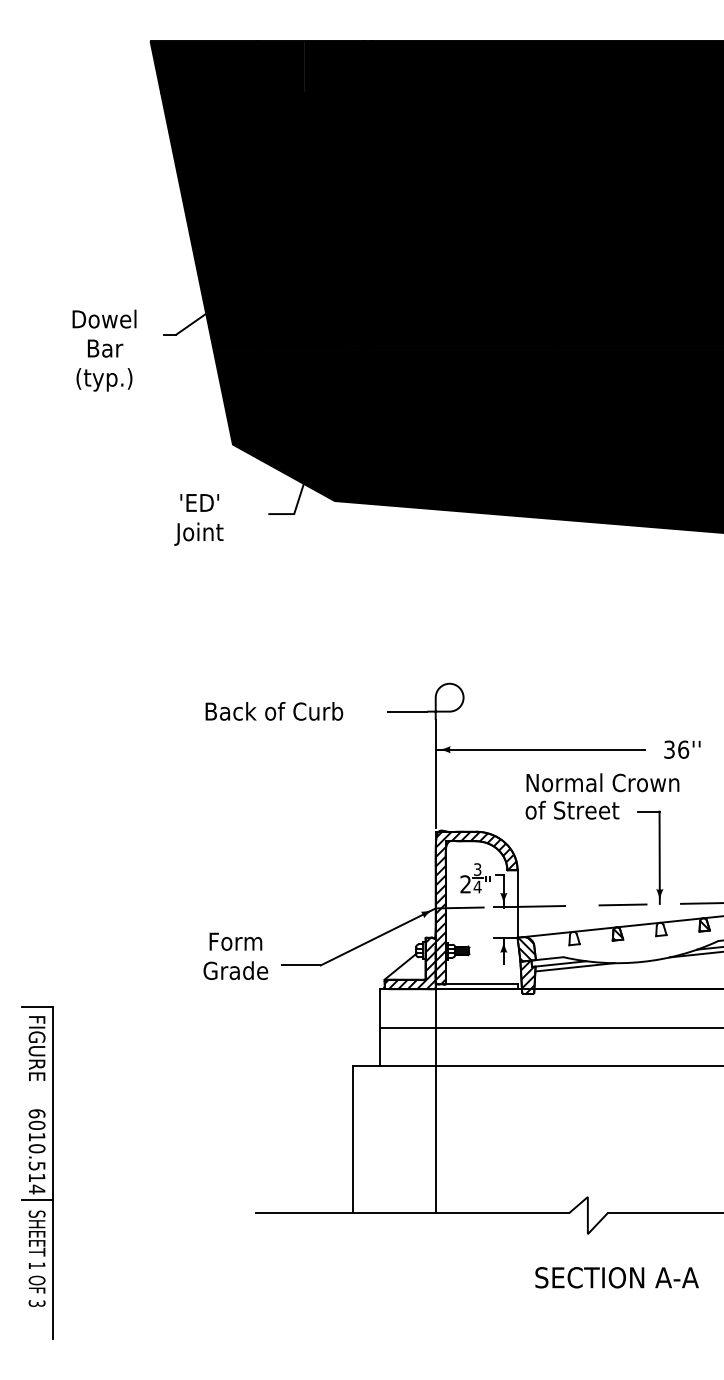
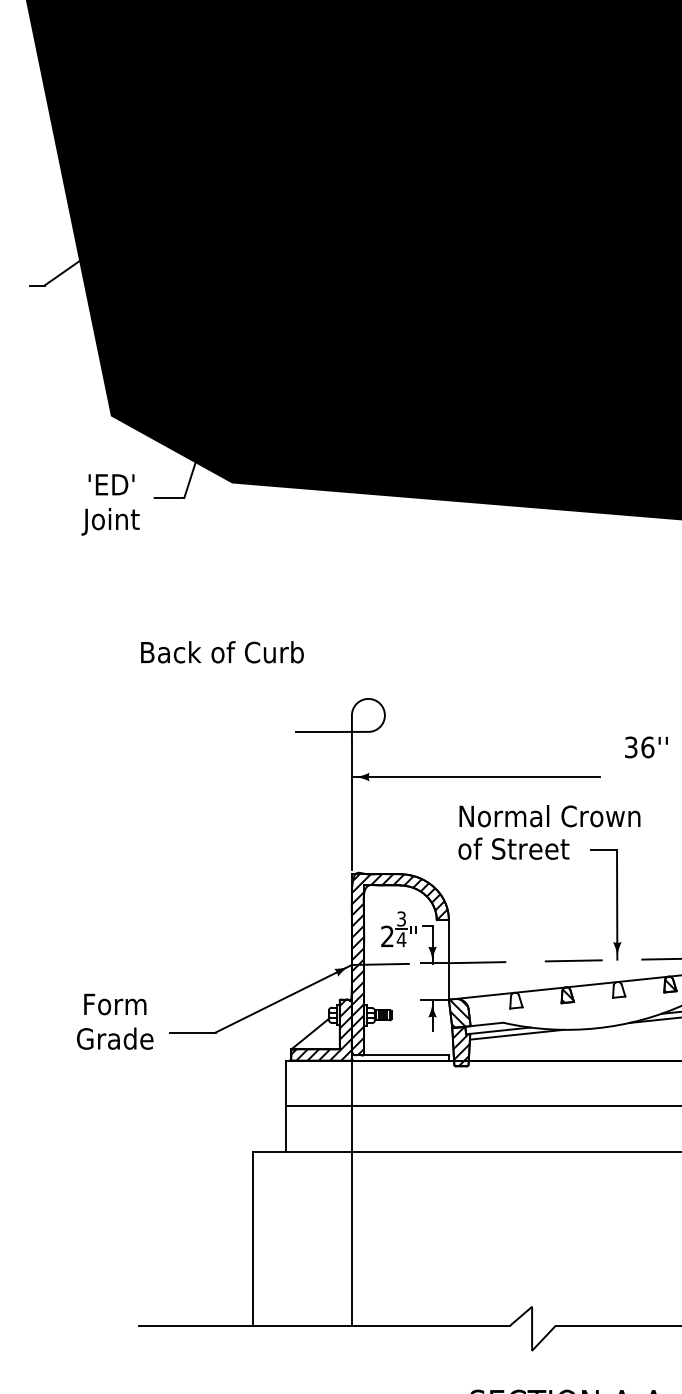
text: (198, 519) -> (110, 504), moved
text: (274, 711) -> (222, 652), moved
text: (682, 749) -> (646, 747), moved

